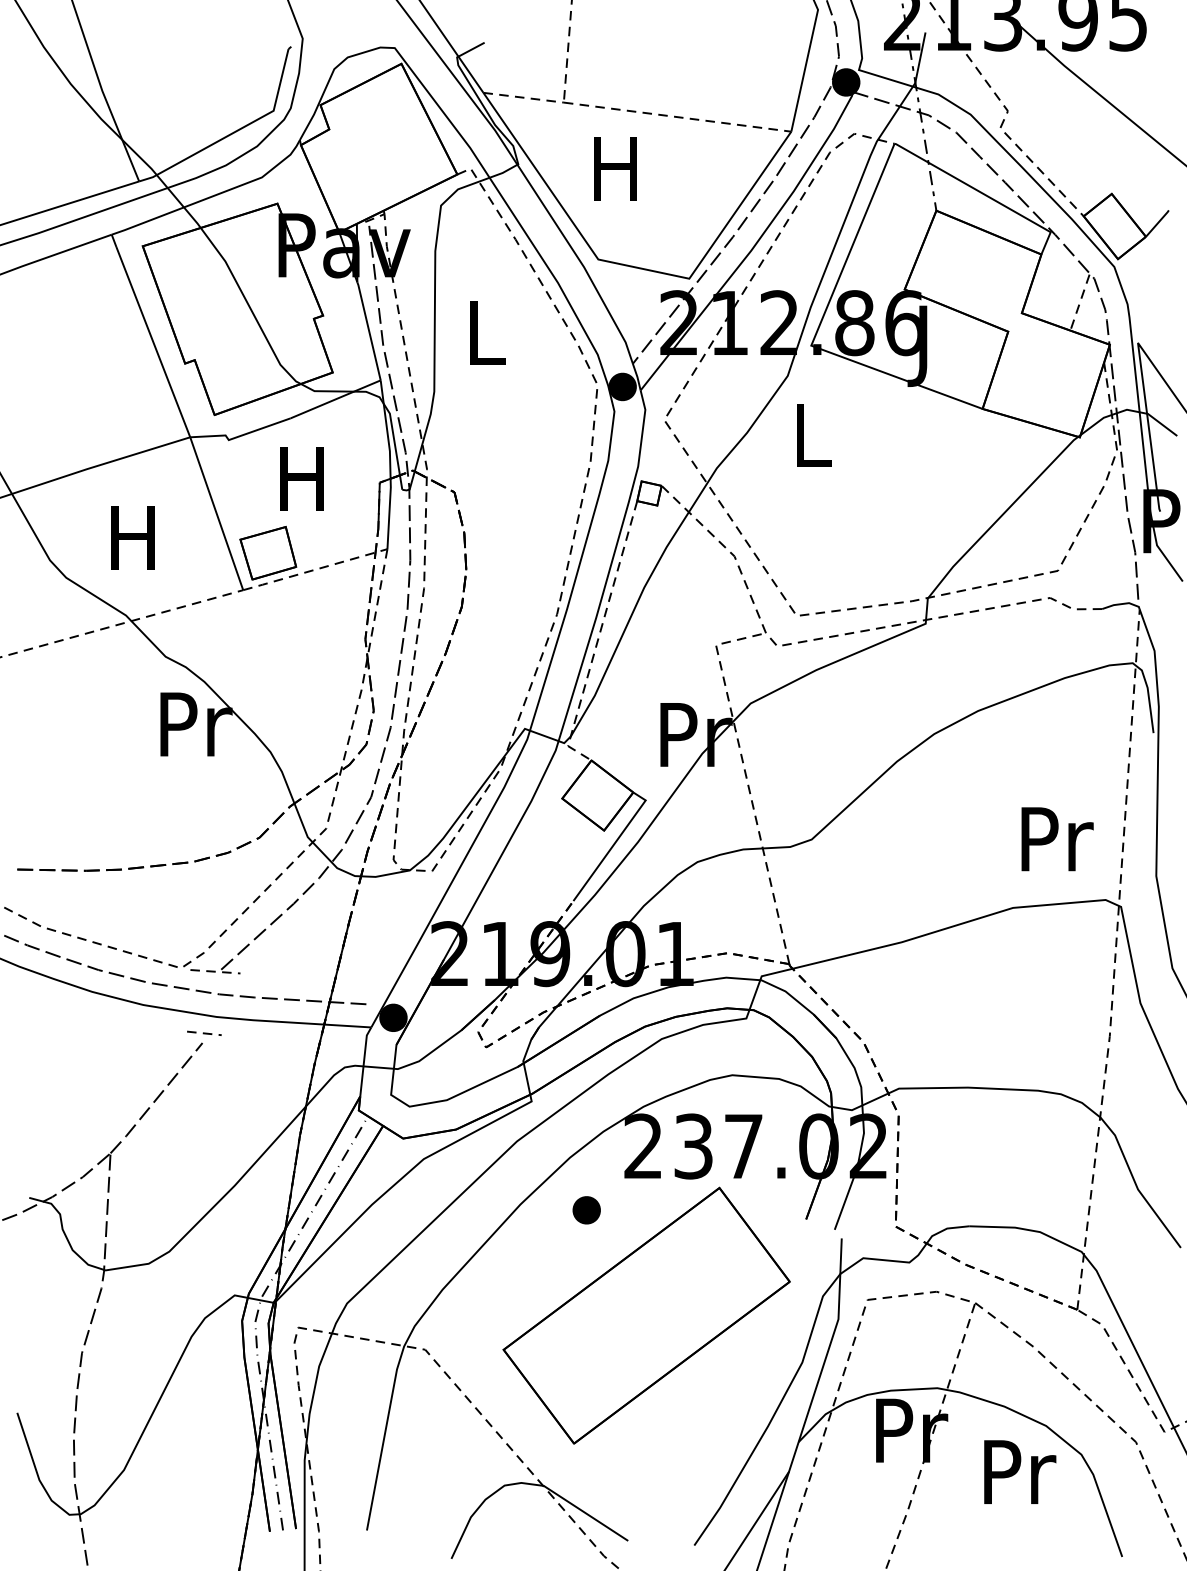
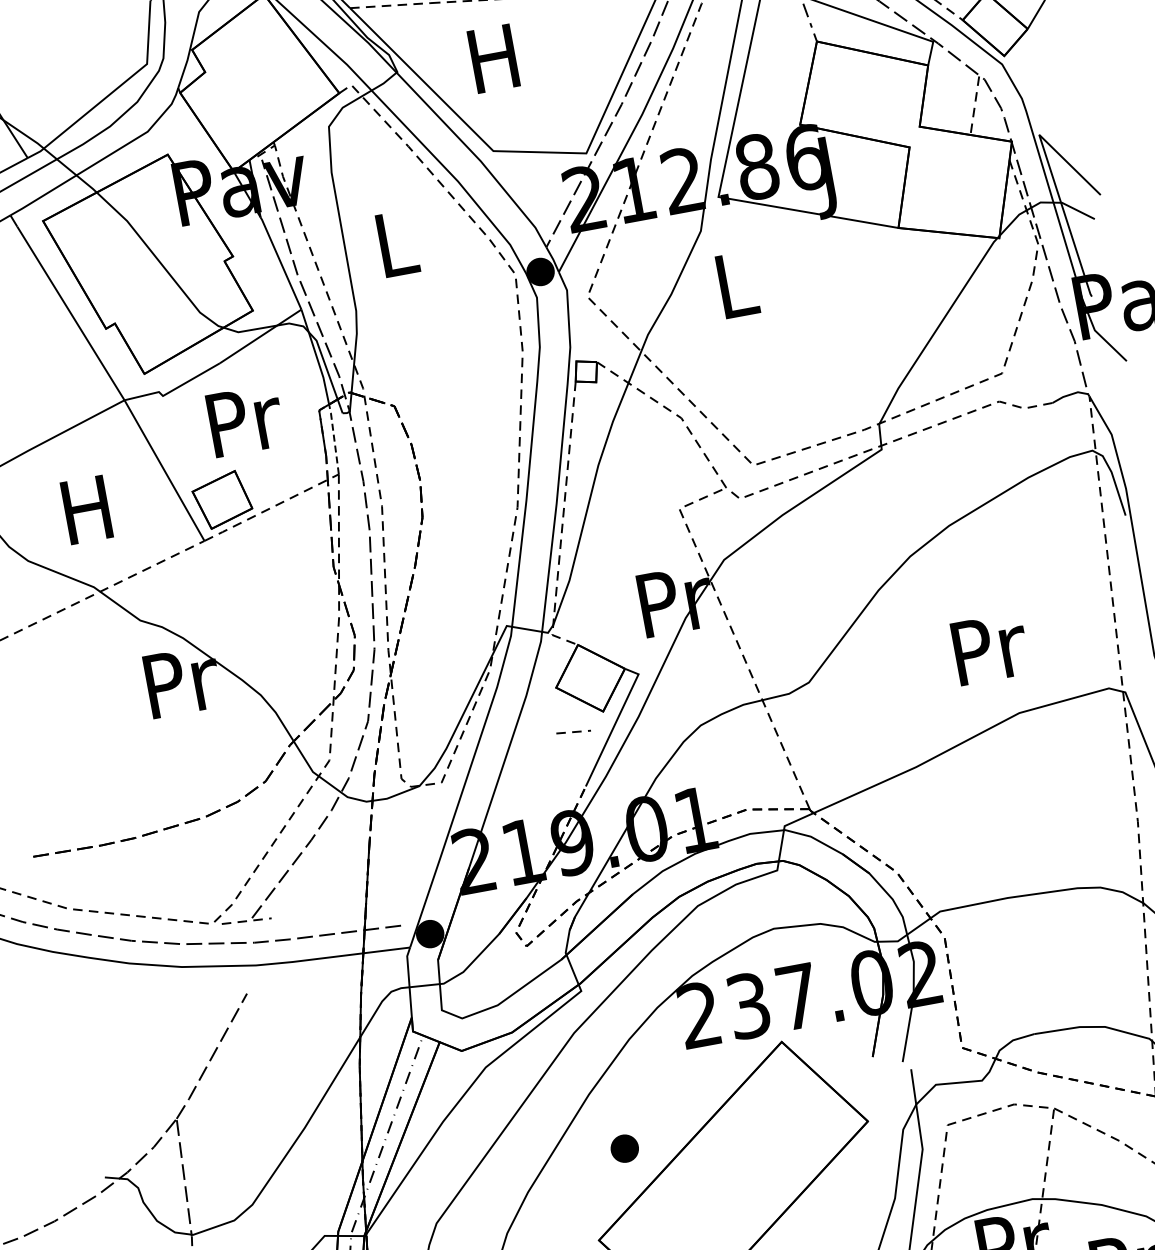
text: (305, 479) -> (245, 420), H -> Pr
line: (389, 513) -> (334, 438), solid -> dashed
text: (1057, 839) -> (990, 648), moved
line: (204, 1032) -> (573, 731), moved
part: (586, 1210) -> (624, 1148), moved

